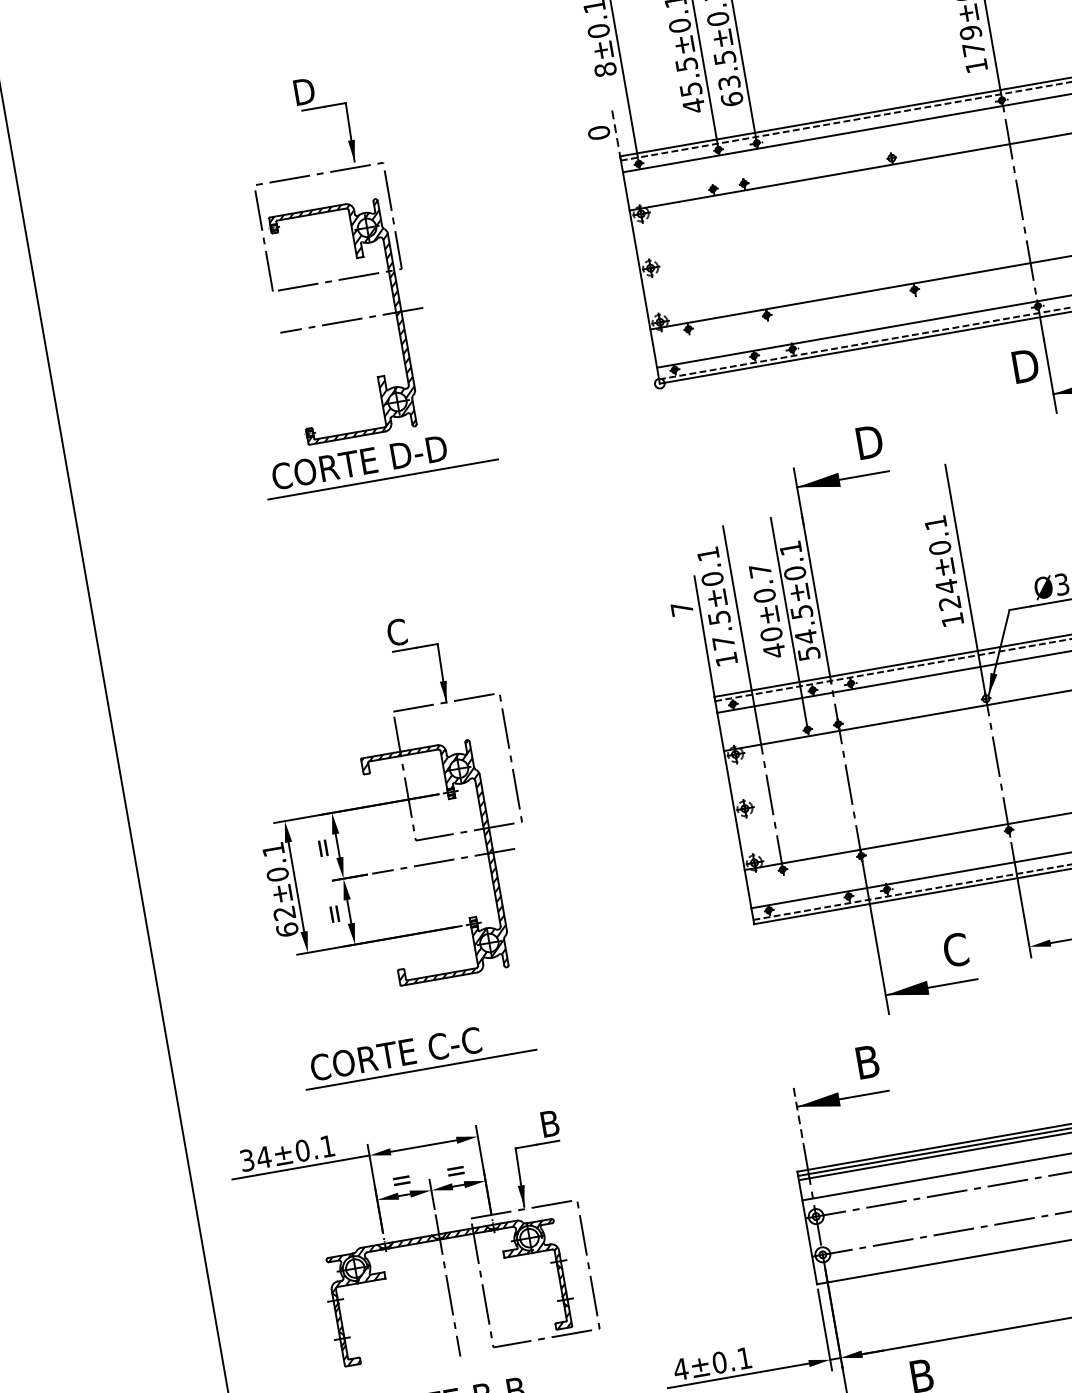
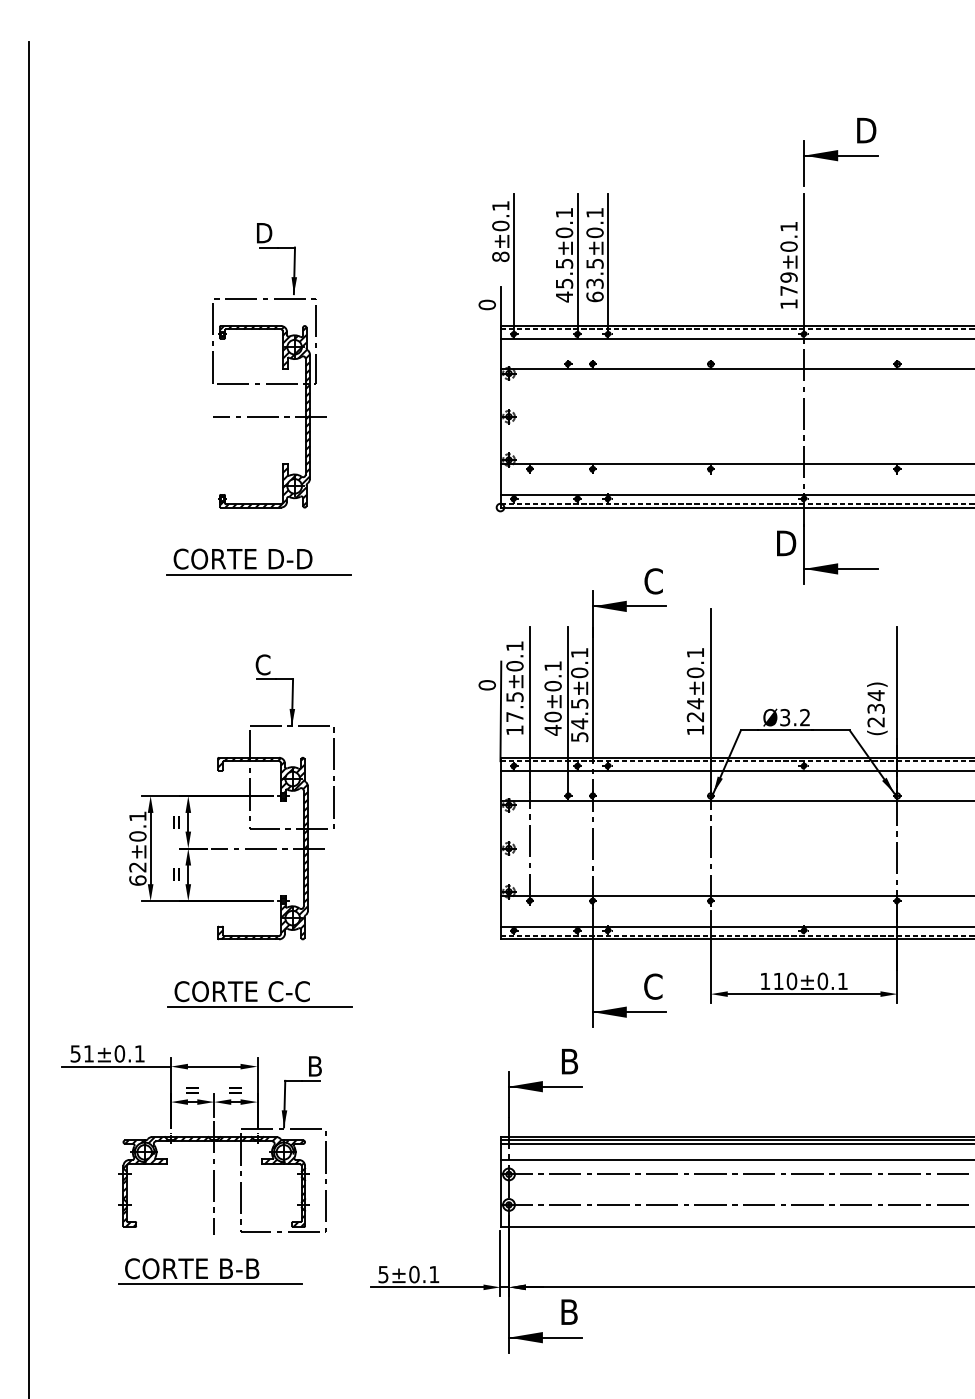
line: (616, 134) -> (500, 308), dashed -> solid
text: (868, 442) -> (654, 581), D -> C
part: (379, 462) -> (258, 561), moved
text: (759, 571) -> (552, 666), 40±0.7 -> 40±0.1
text: (681, 609) -> (486, 685), 7 -> 0
part: (418, 1053) -> (259, 994), moved
line: (798, 1116) -> (508, 1094), dashed -> solid
text: (255, 1158) -> (82, 1053), 34±0.1 -> 51±0.1
text: (680, 1369) -> (383, 1274), 4±0.1 -> 5±0.1

